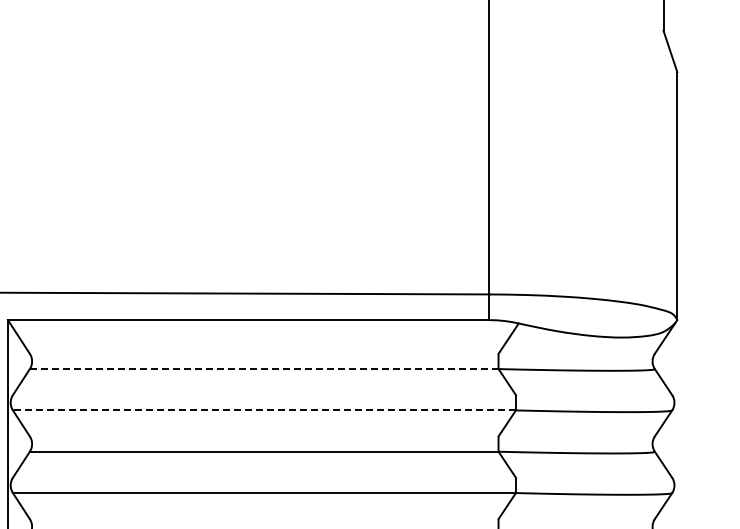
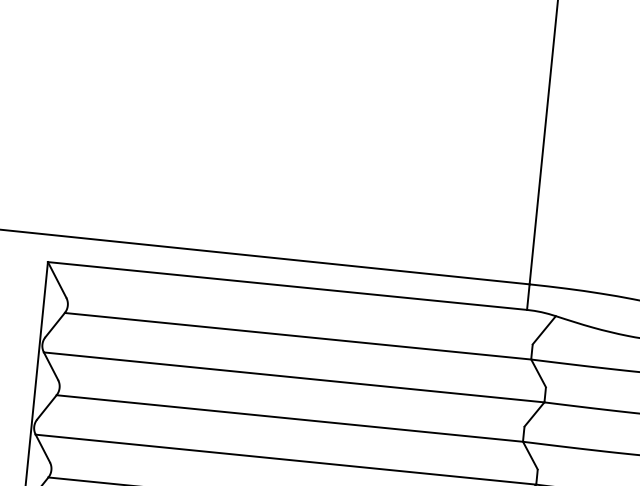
line: (264, 369) -> (298, 336), dashed -> solid
line: (263, 410) -> (293, 377), dashed -> solid

